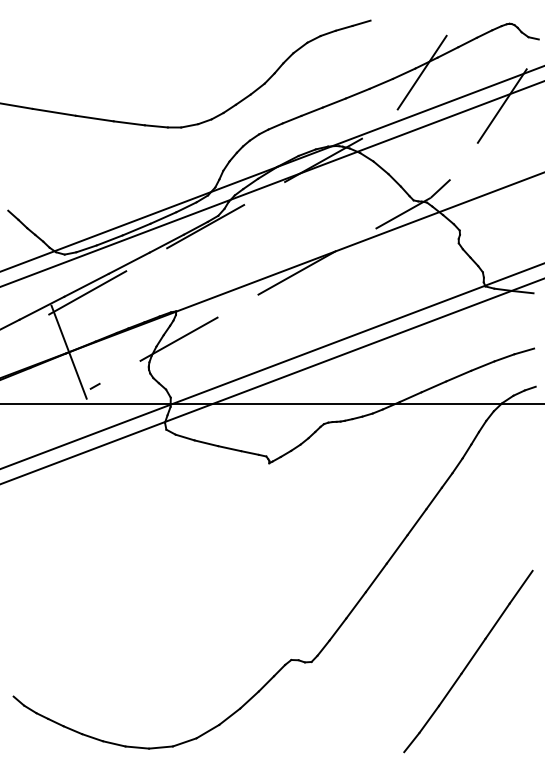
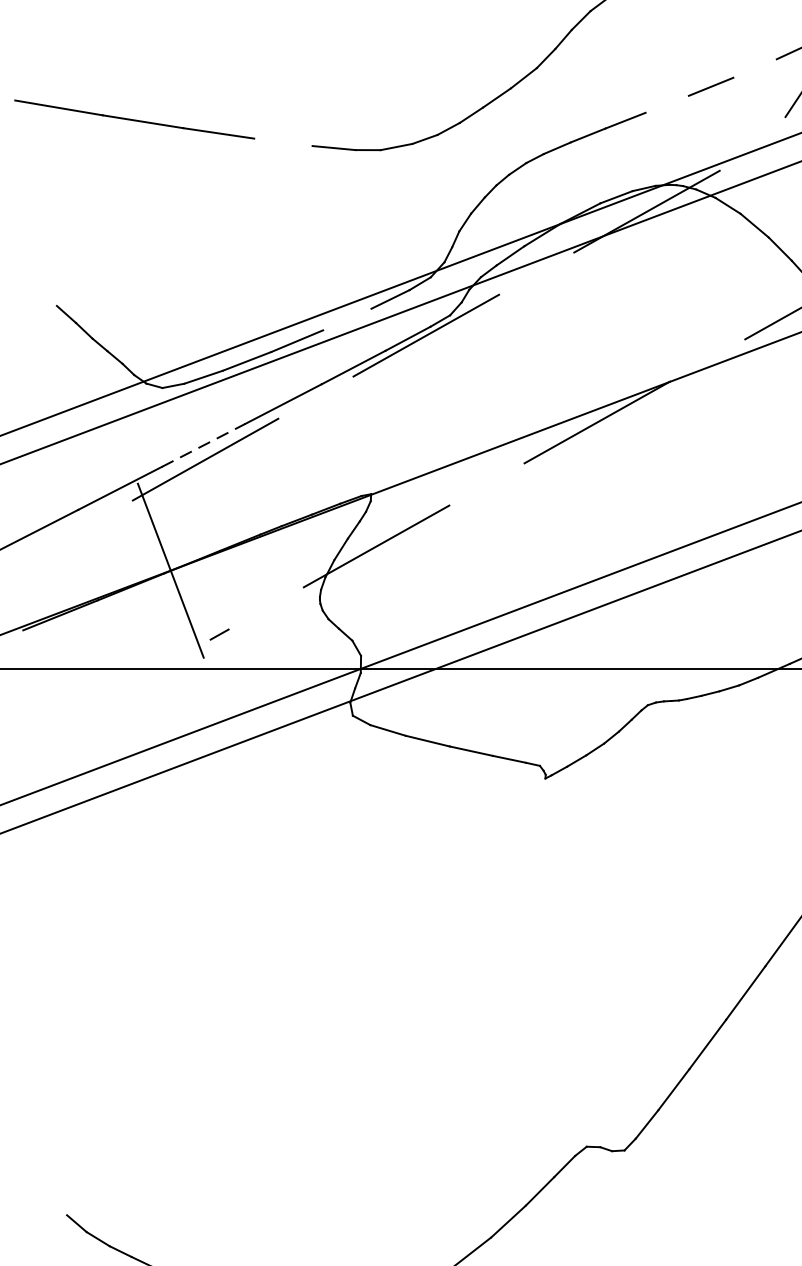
line: (380, 83) -> (753, 67), removed
line: (333, 102) -> (665, 103), removed
line: (128, 123) -> (281, 142), removed
line: (163, 217) -> (347, 318), removed
line: (87, 285) -> (205, 445), solid -> dashed

